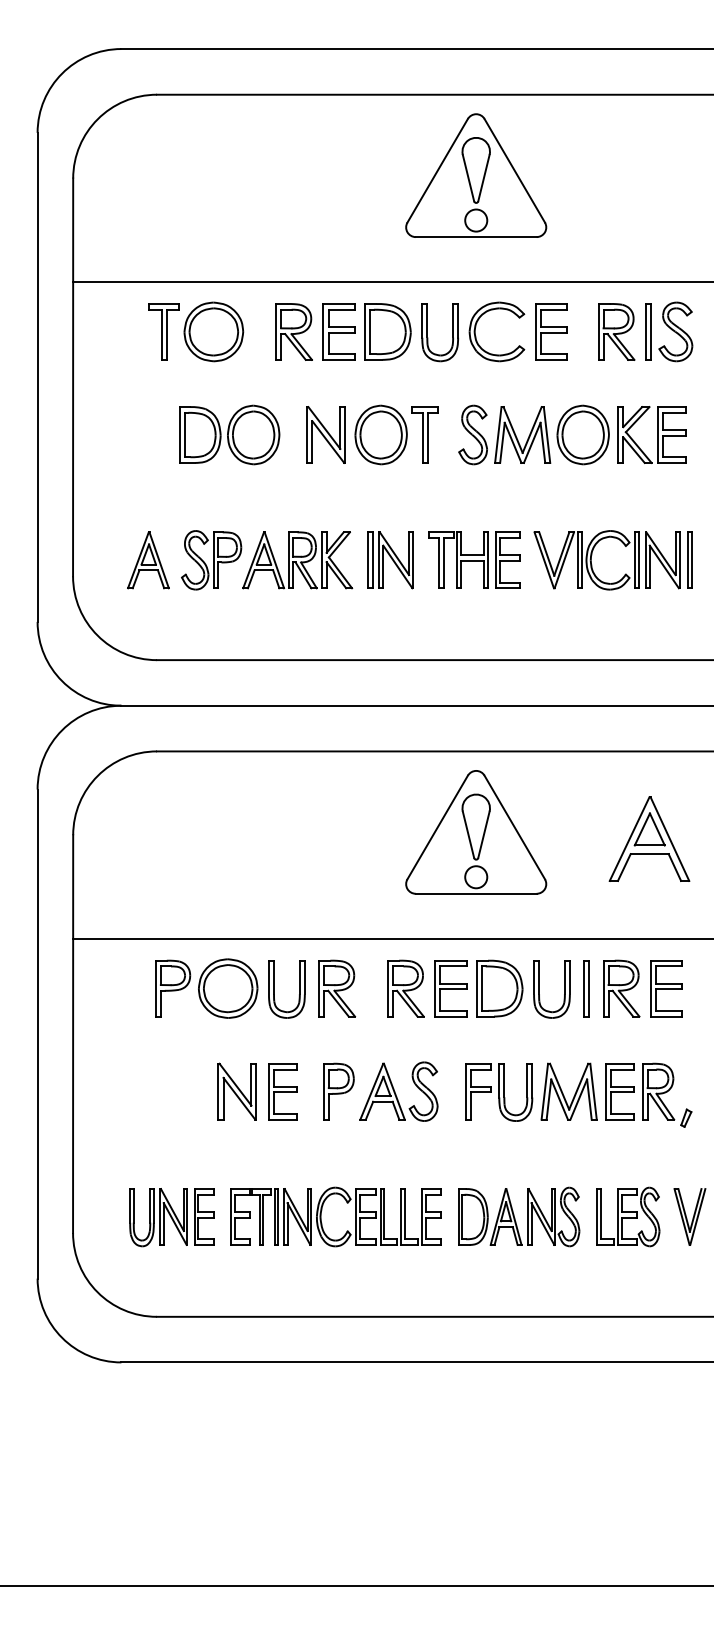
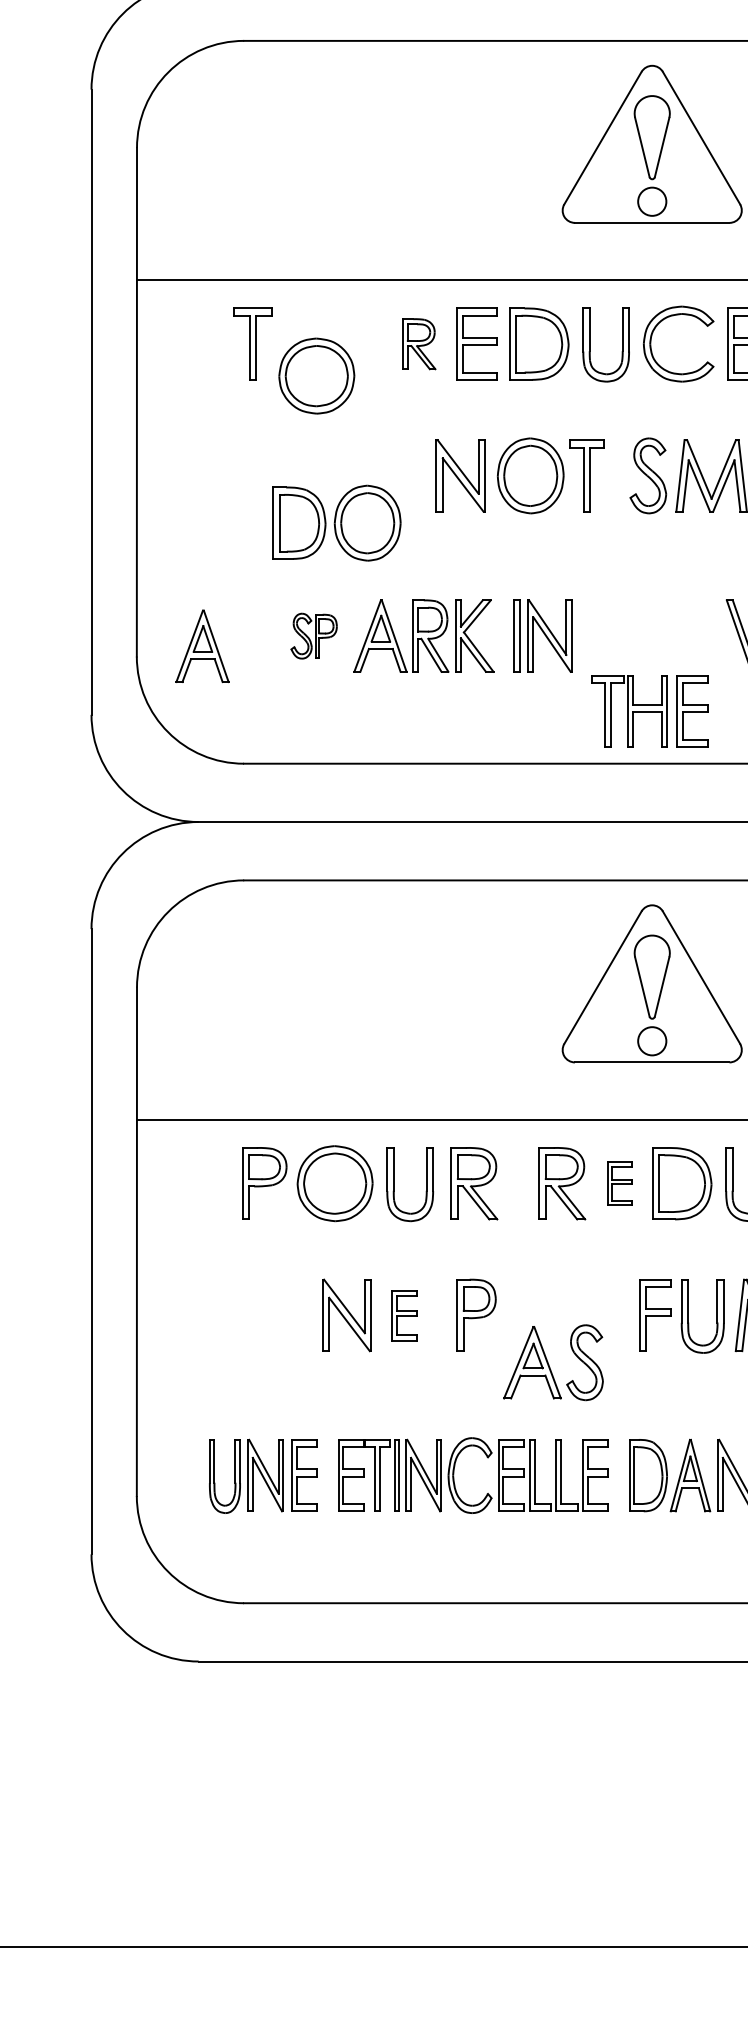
part: (213, 331) -> (316, 375), moved
part: (293, 331) -> (418, 343), size x0.7
part: (229, 434) -> (336, 522), moved
part: (474, 559) -> (650, 710), moved
part: (148, 560) -> (202, 646), moved
part: (211, 560) -> (313, 636), size x0.6
part: (450, 988) -> (619, 1183), size x0.6
part: (282, 1091) -> (404, 1315), size x0.7
part: (398, 1091) -> (552, 1362), moved

